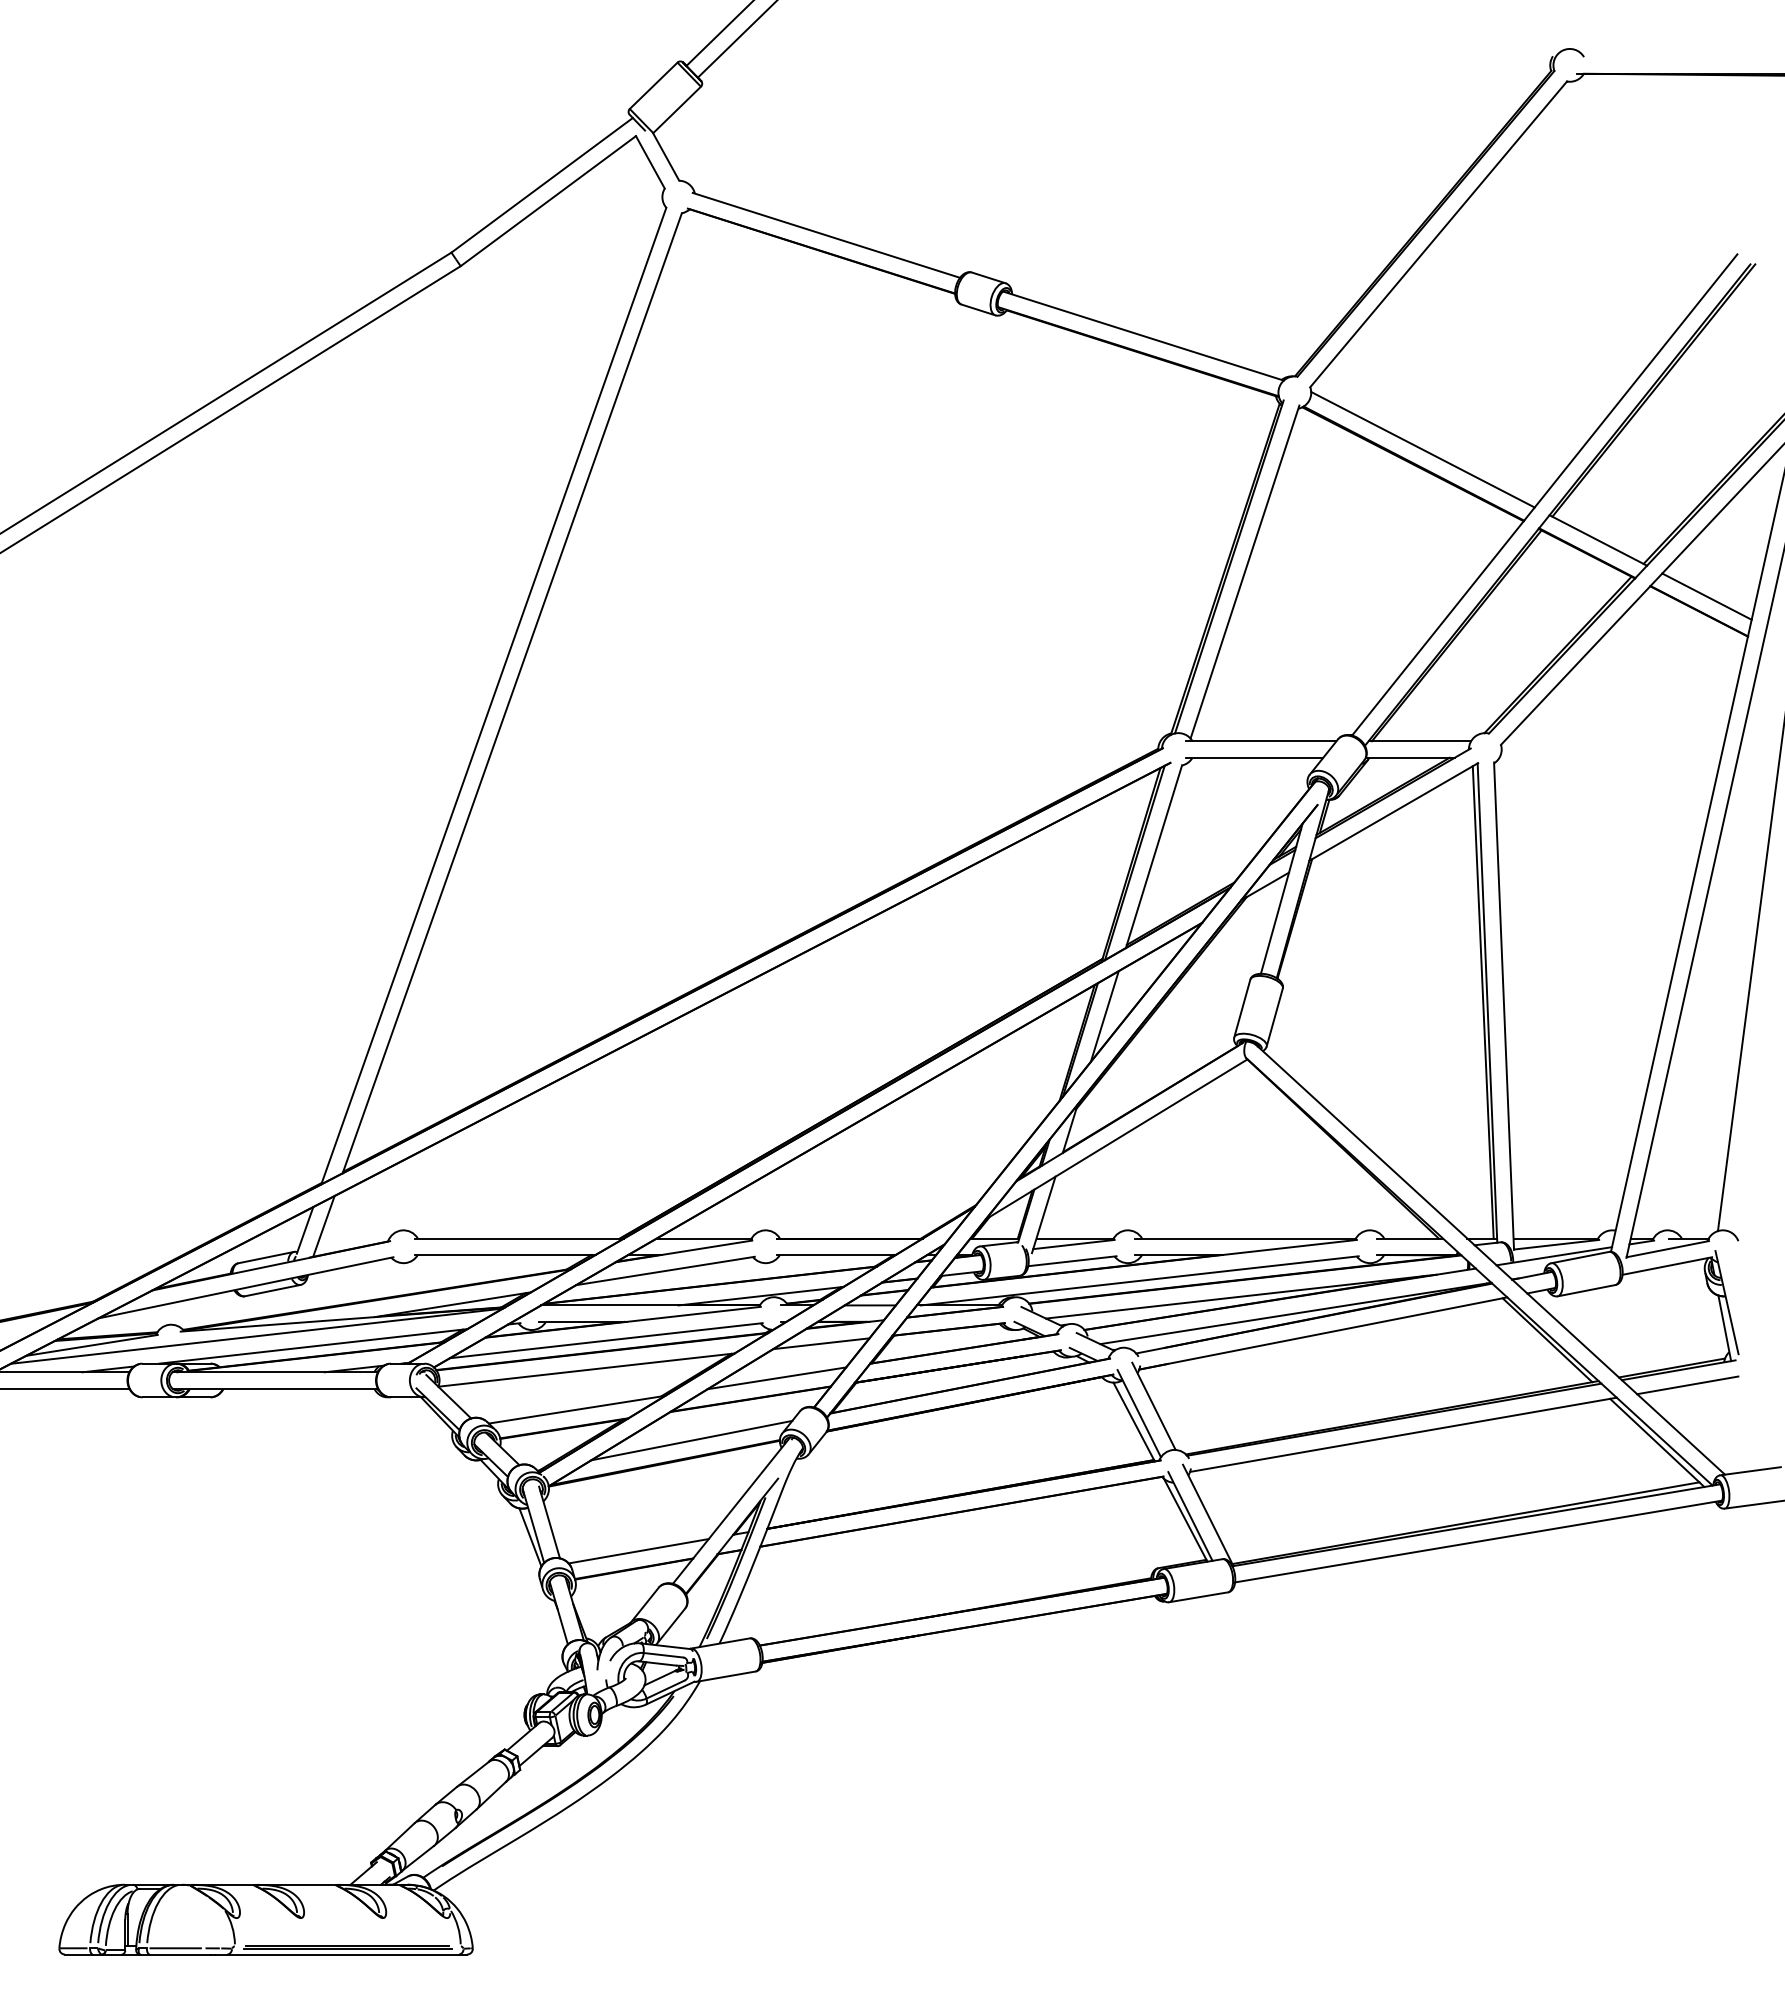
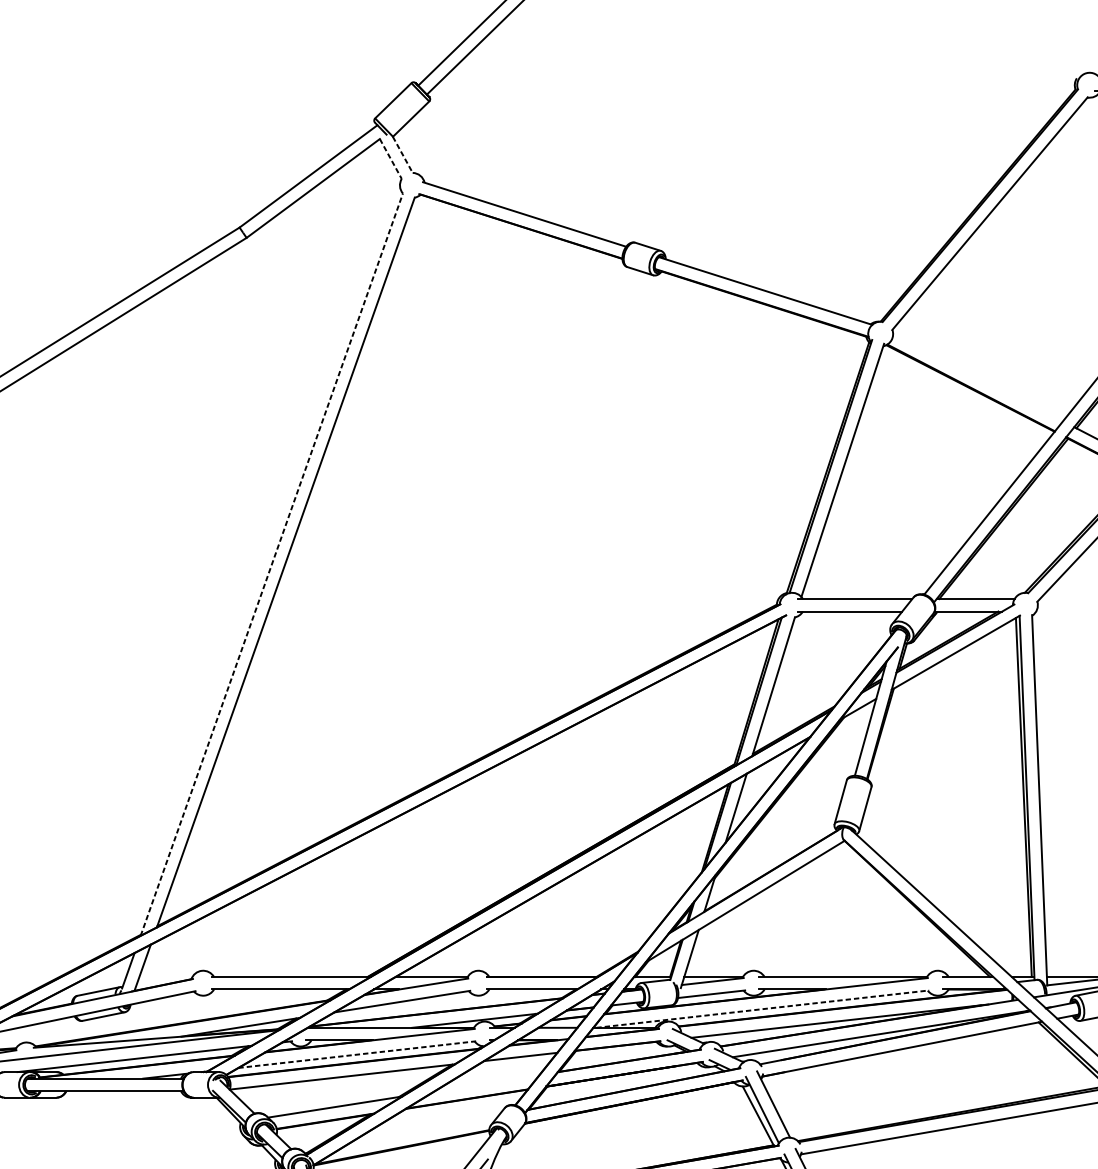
line: (666, 157) -> (403, 155), solid -> dashed
line: (650, 162) -> (390, 159), solid -> dashed
line: (1422, 449) -> (977, 377), removed
line: (493, 696) -> (271, 564), solid -> dashed
line: (1140, 1280) -> (763, 1008), solid -> dashed
line: (606, 1340) -> (357, 1054), solid -> dashed
line: (776, 1378) -> (486, 1083), removed
line: (691, 1440) -> (422, 1130), removed

